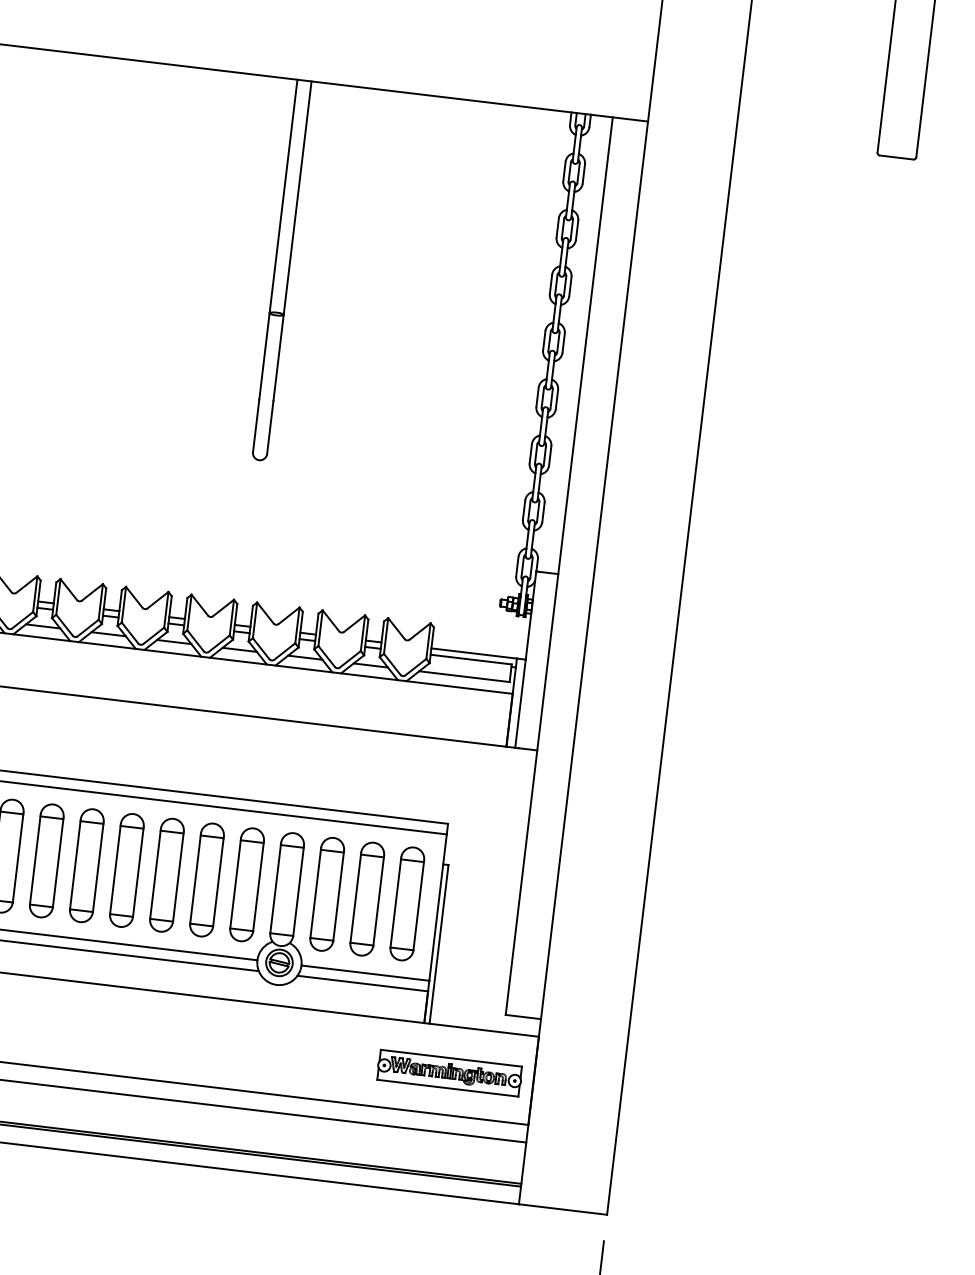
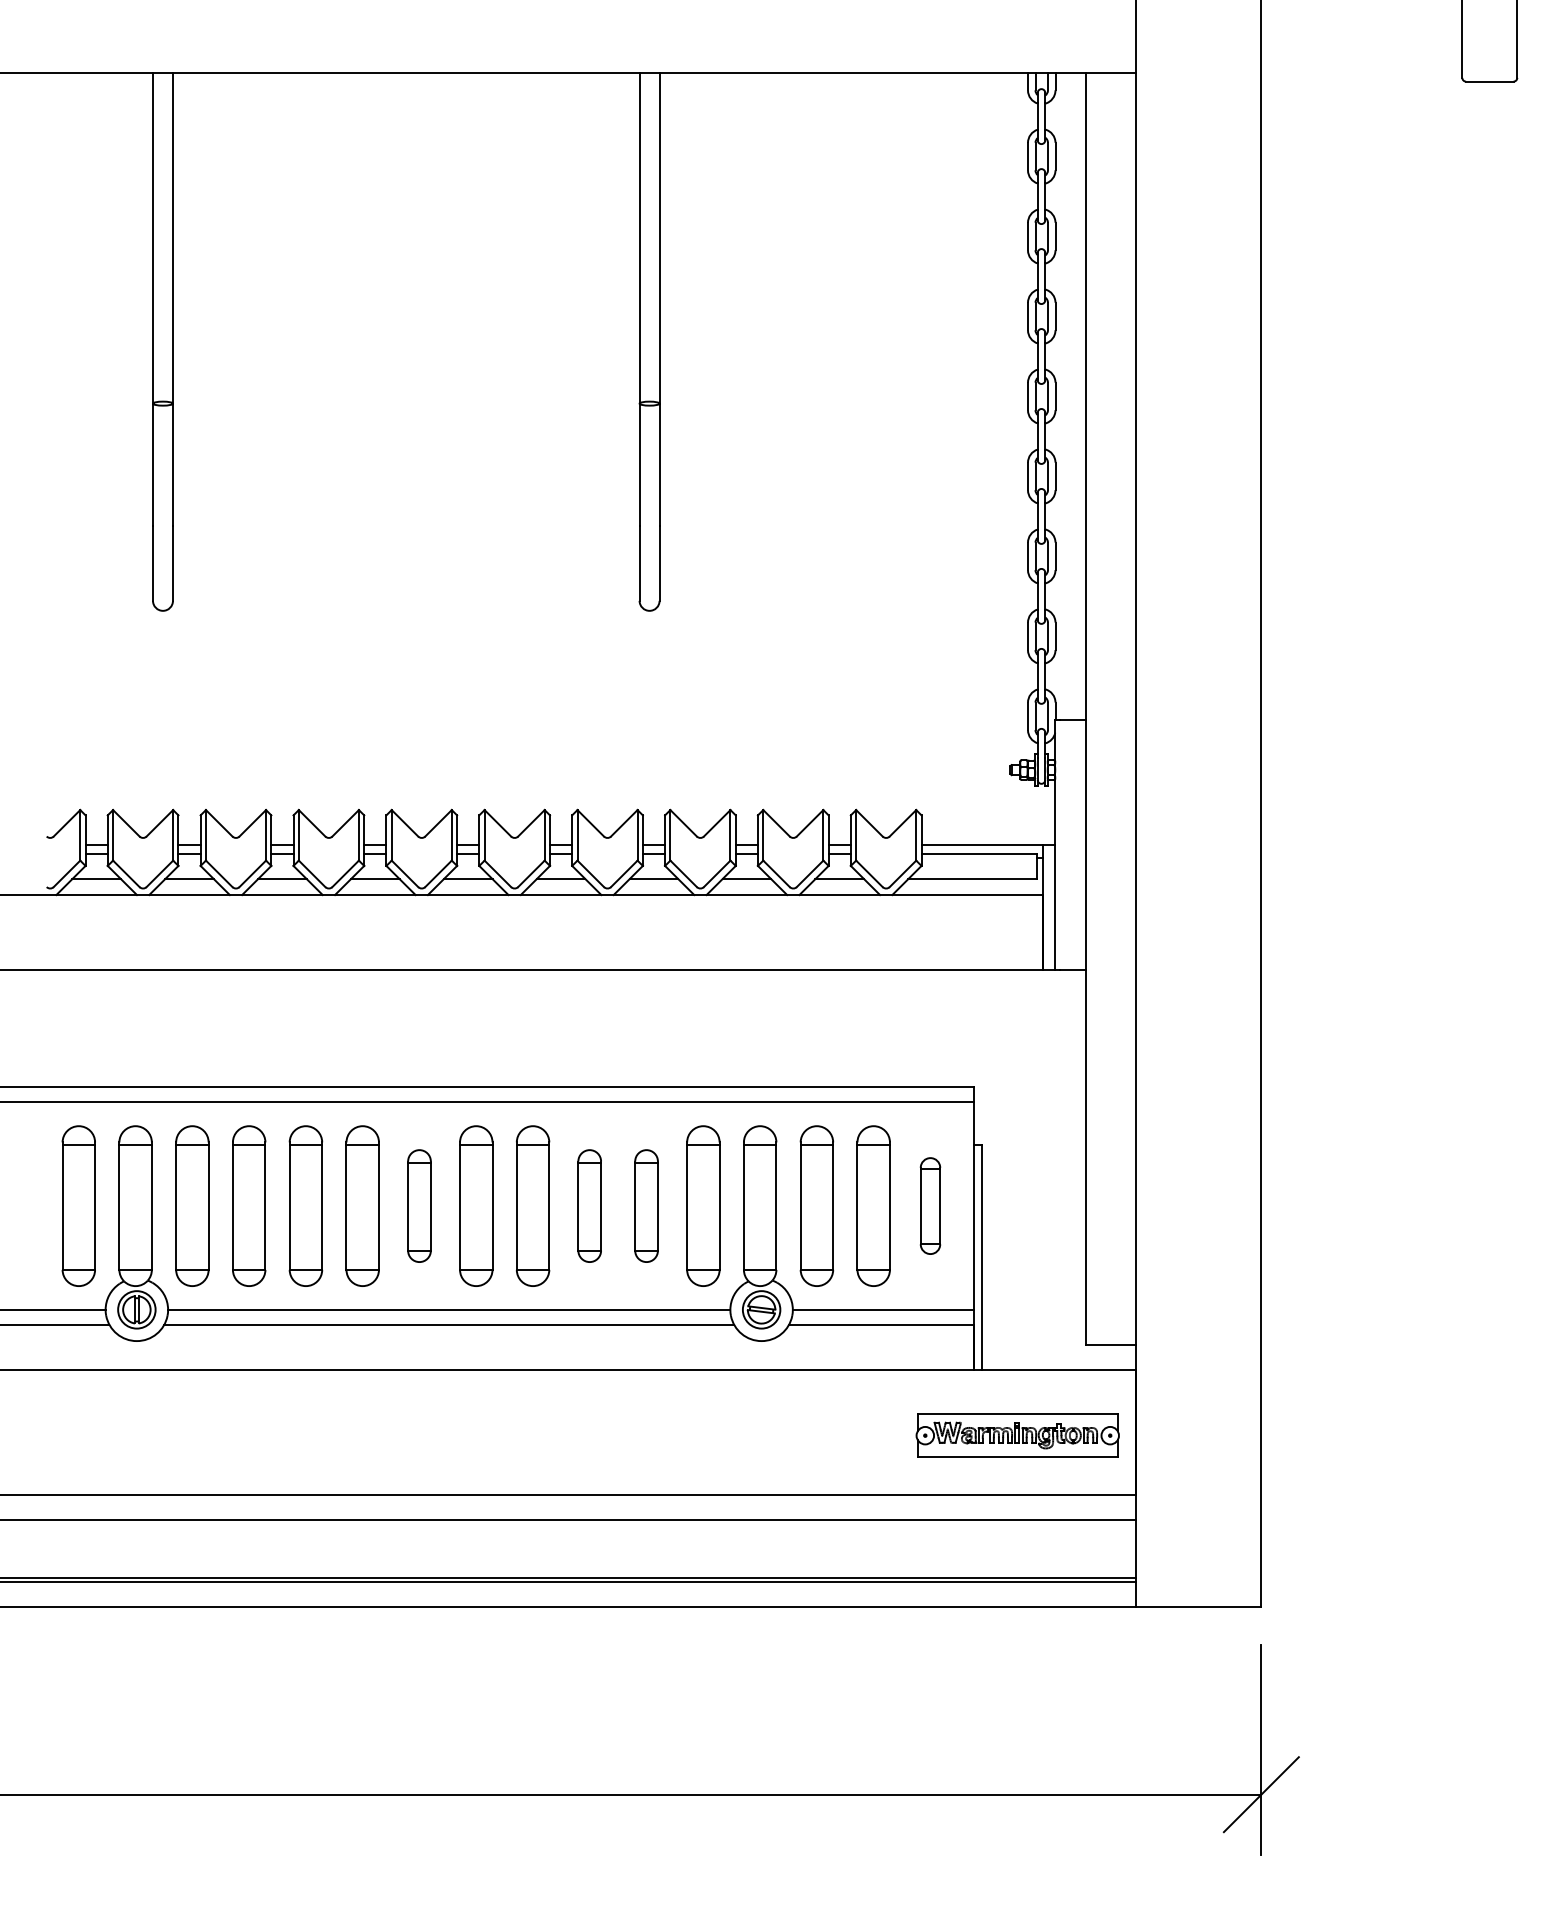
part: (46, 860) -> (419, 1205), size x0.7
part: (166, 874) -> (589, 1205), size x0.7
part: (207, 879) -> (646, 1205), size x0.7
part: (407, 903) -> (930, 1205), size x0.6

